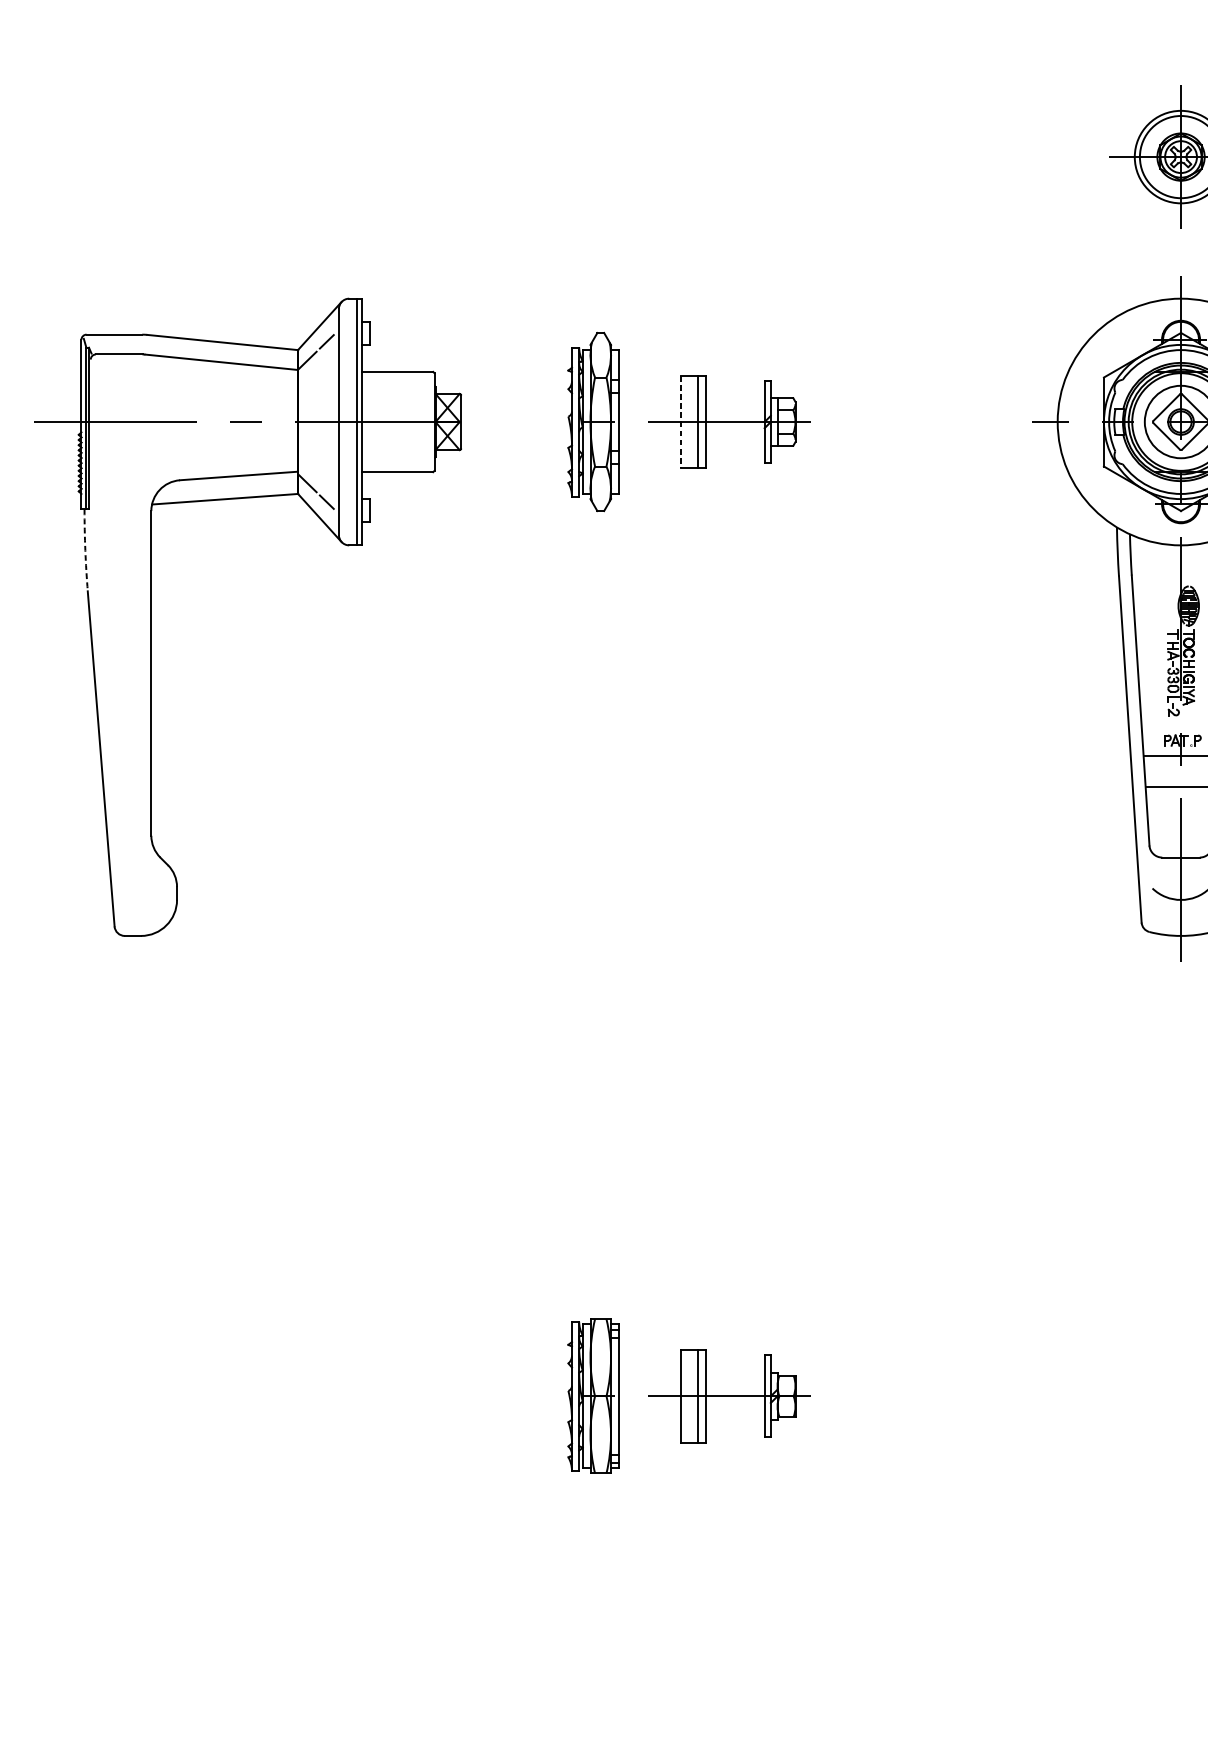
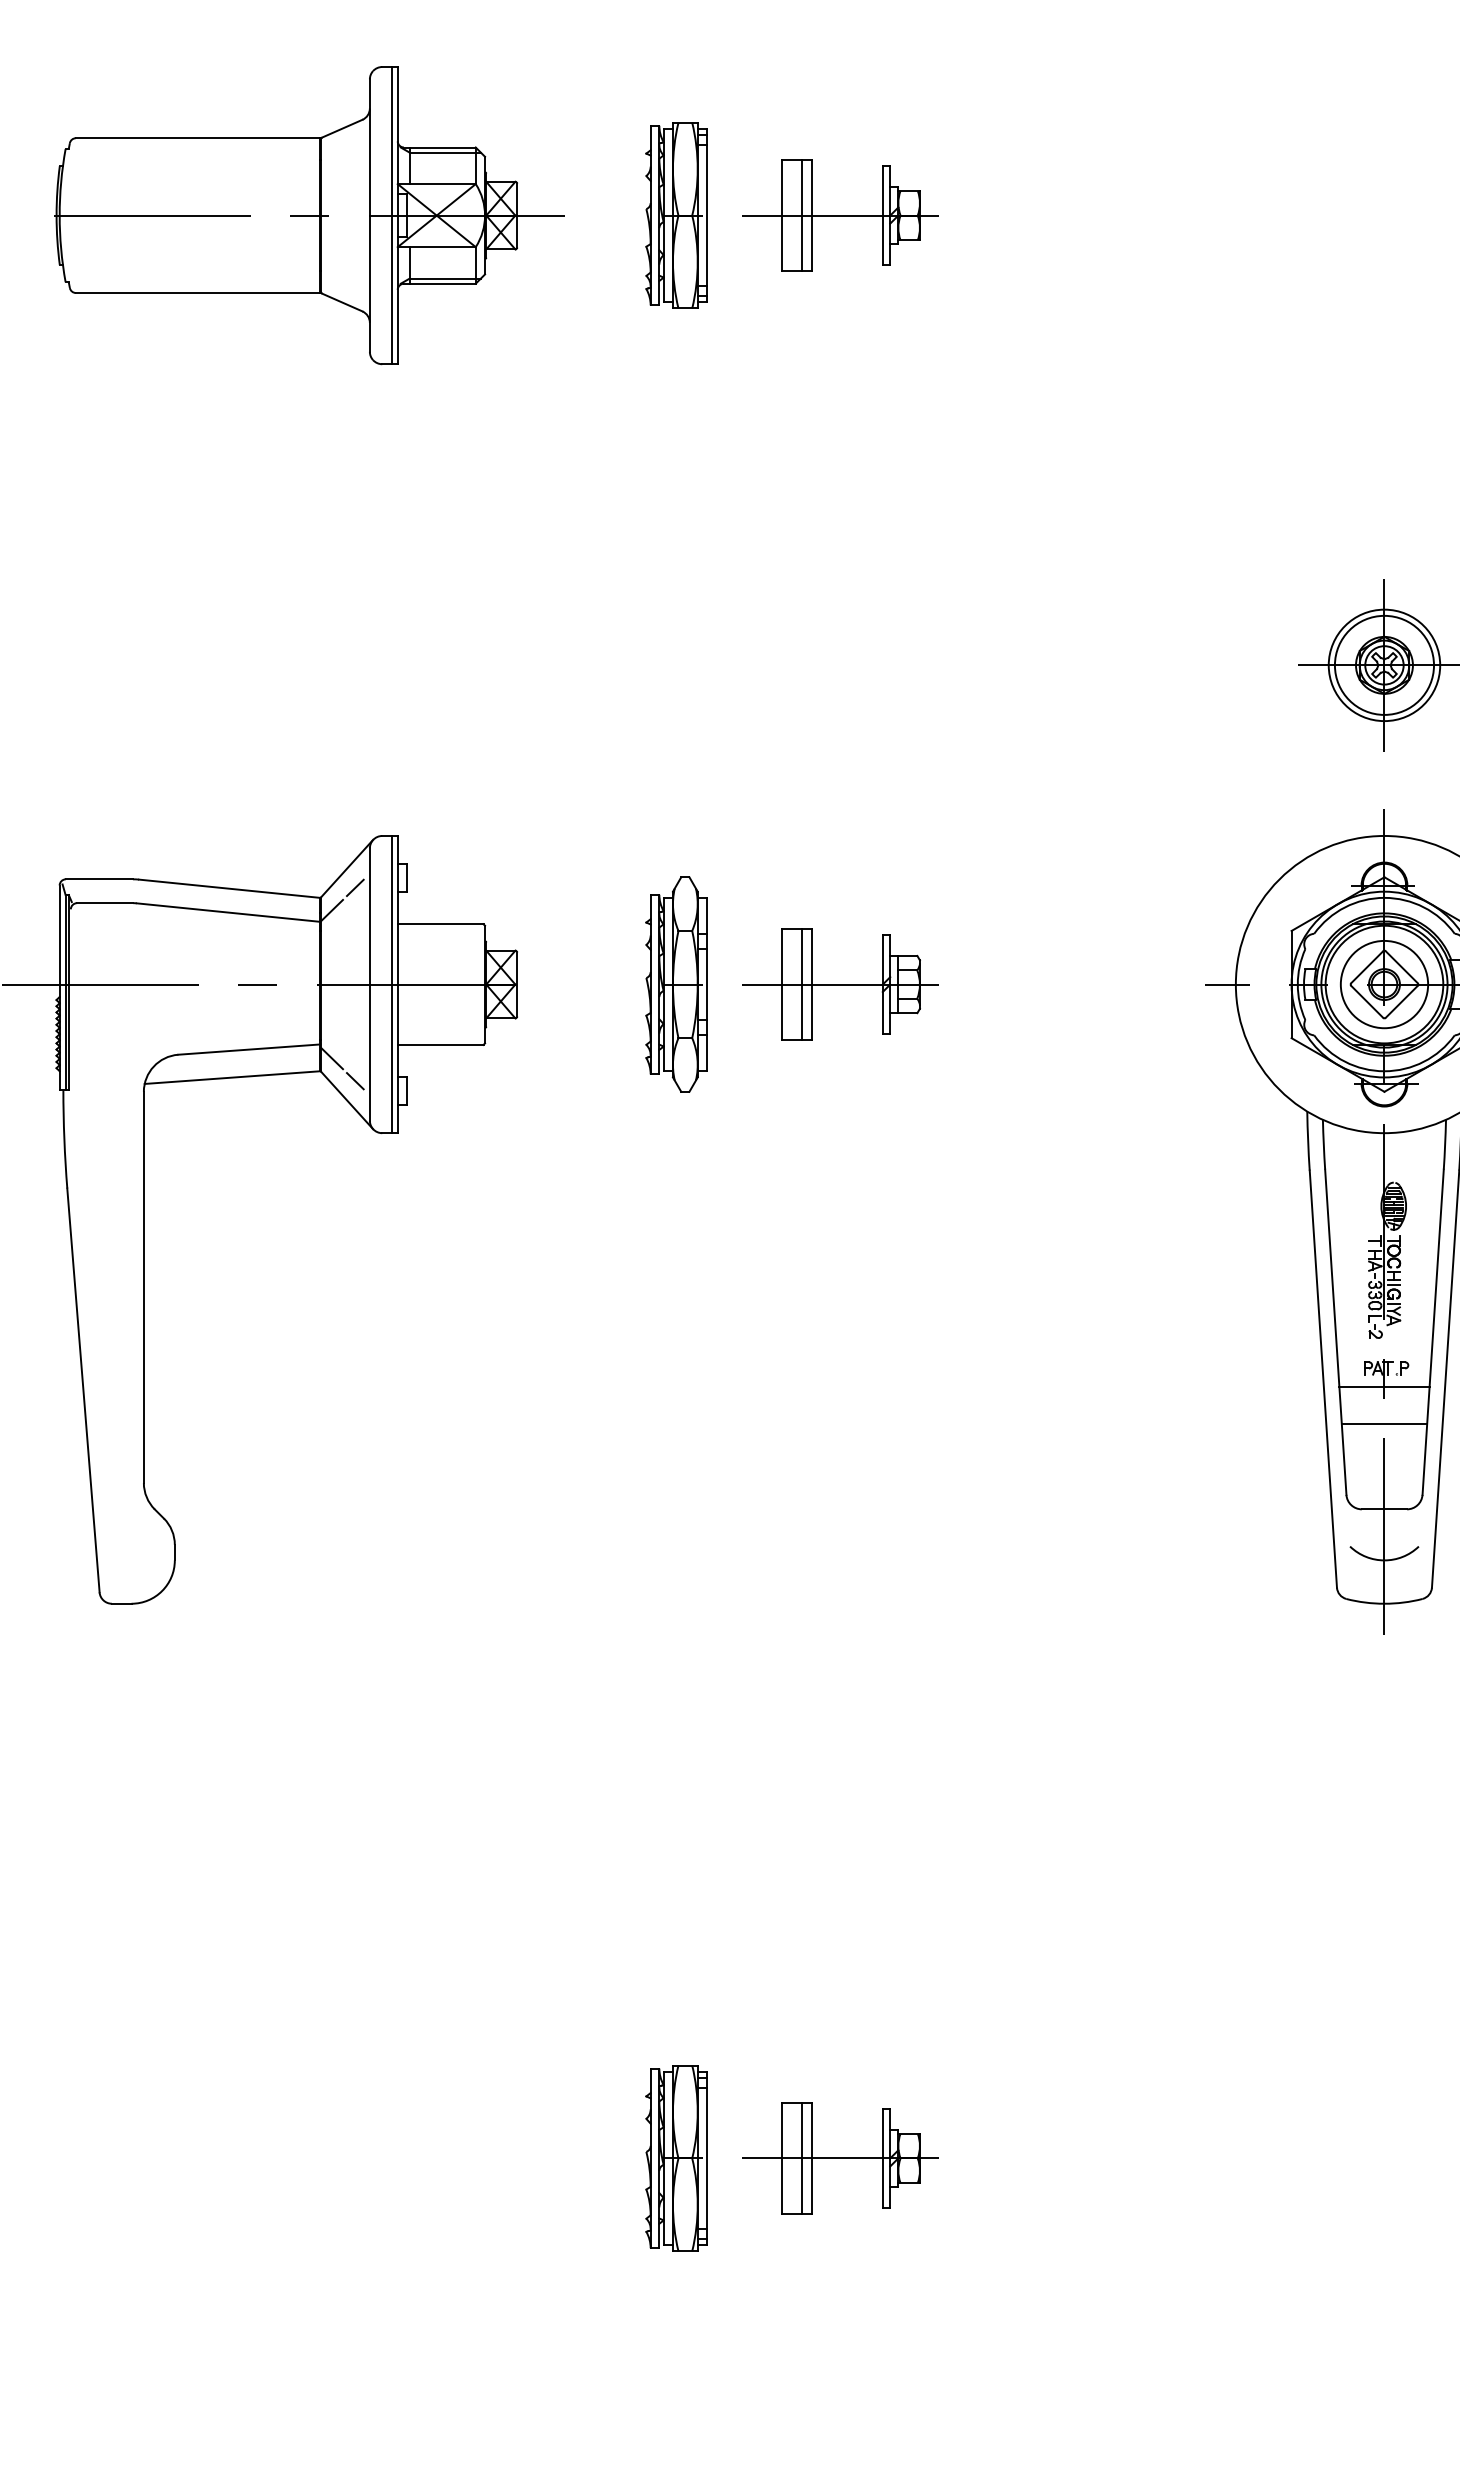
line: (681, 421) -> (782, 984), dashed -> solid
arc: (85, 550) -> (64, 1139), dashed -> solid

